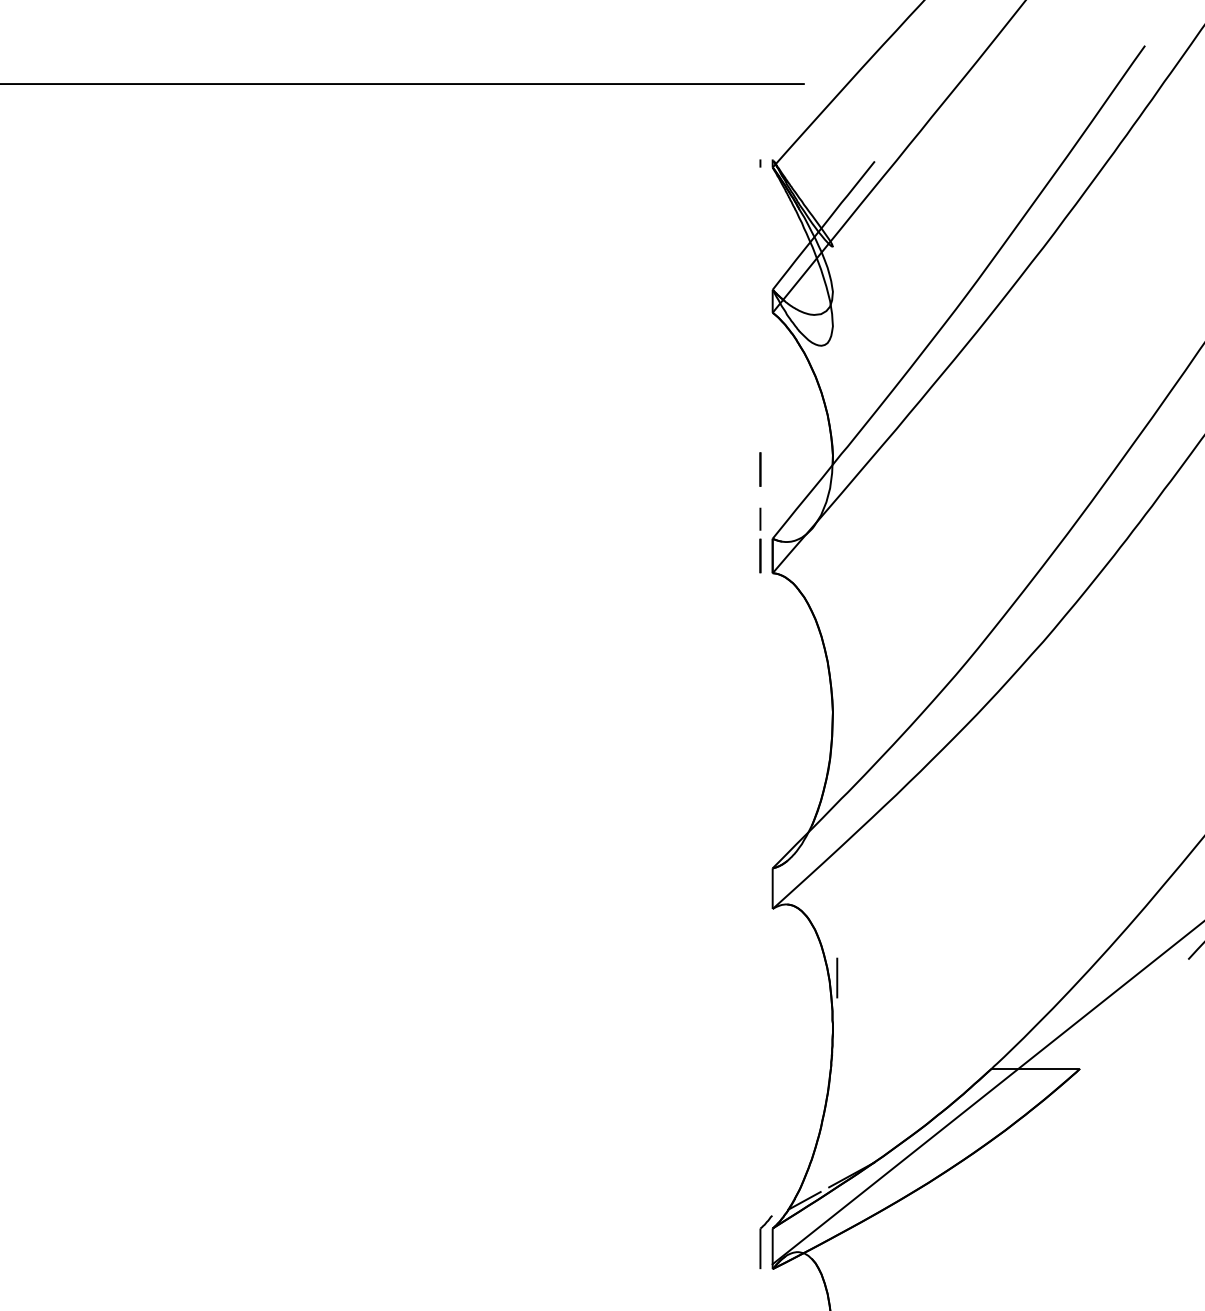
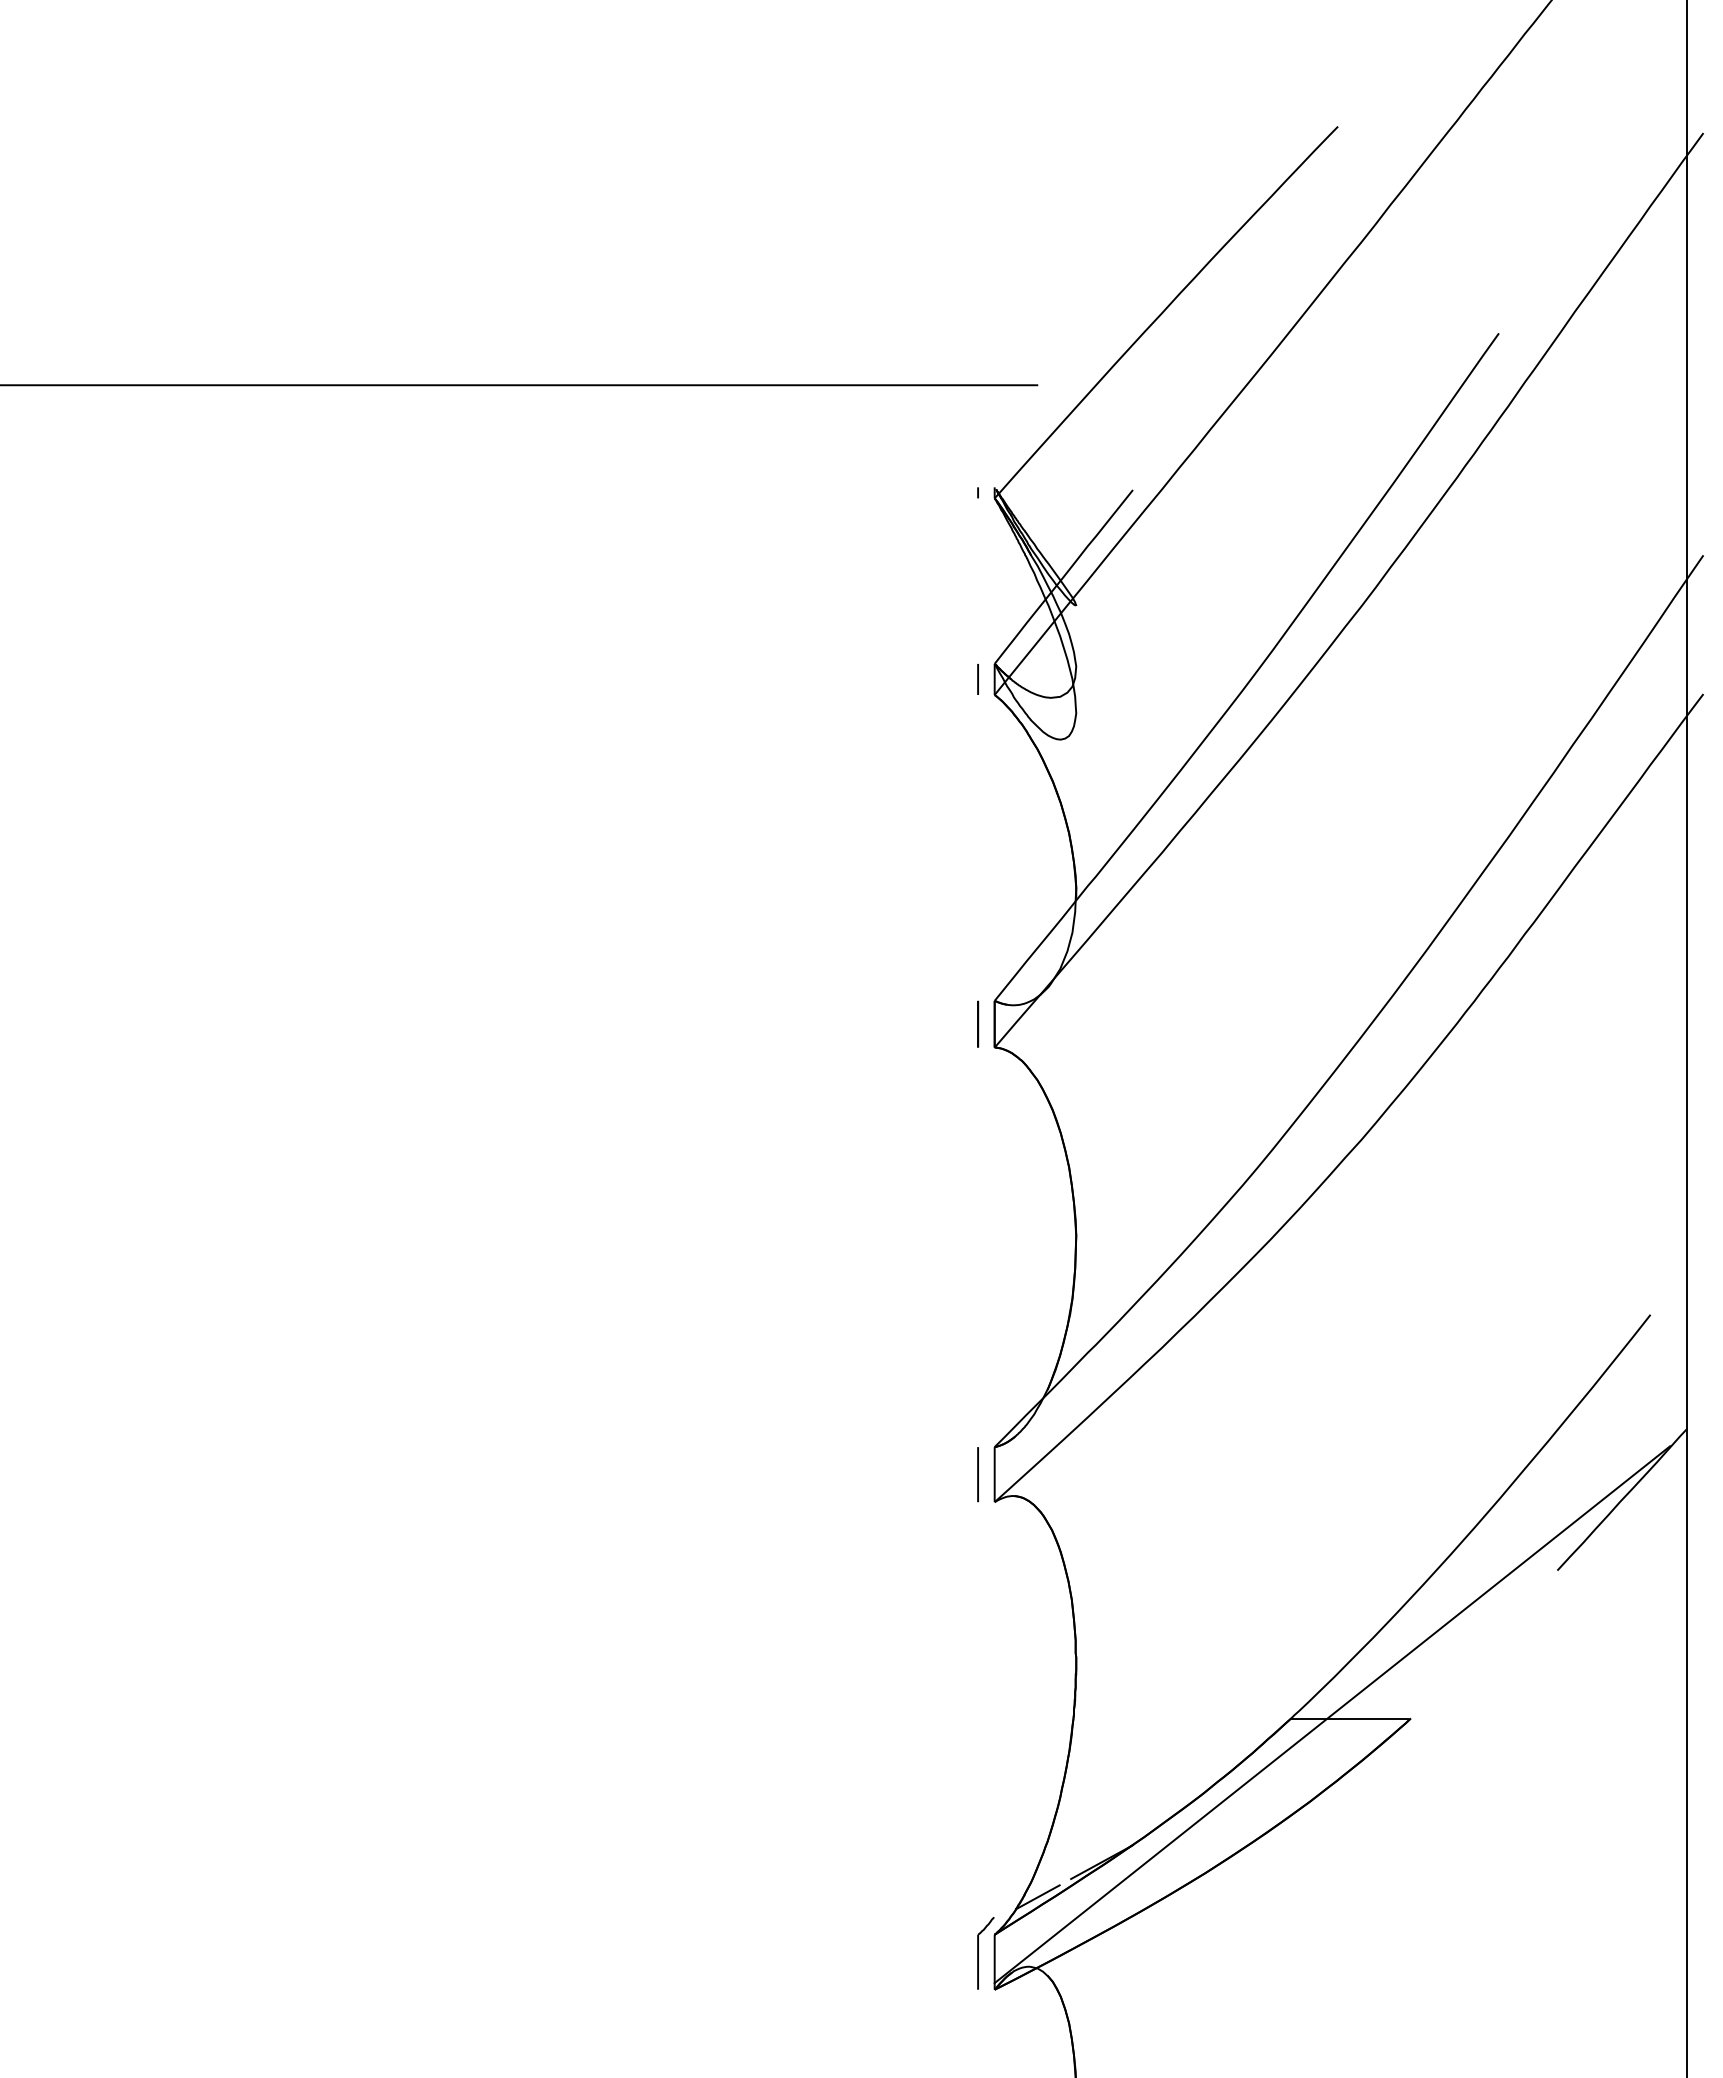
line: (760, 469) -> (978, 906), removed
line: (759, 519) -> (977, 679), moved
line: (836, 977) -> (977, 1474), moved

